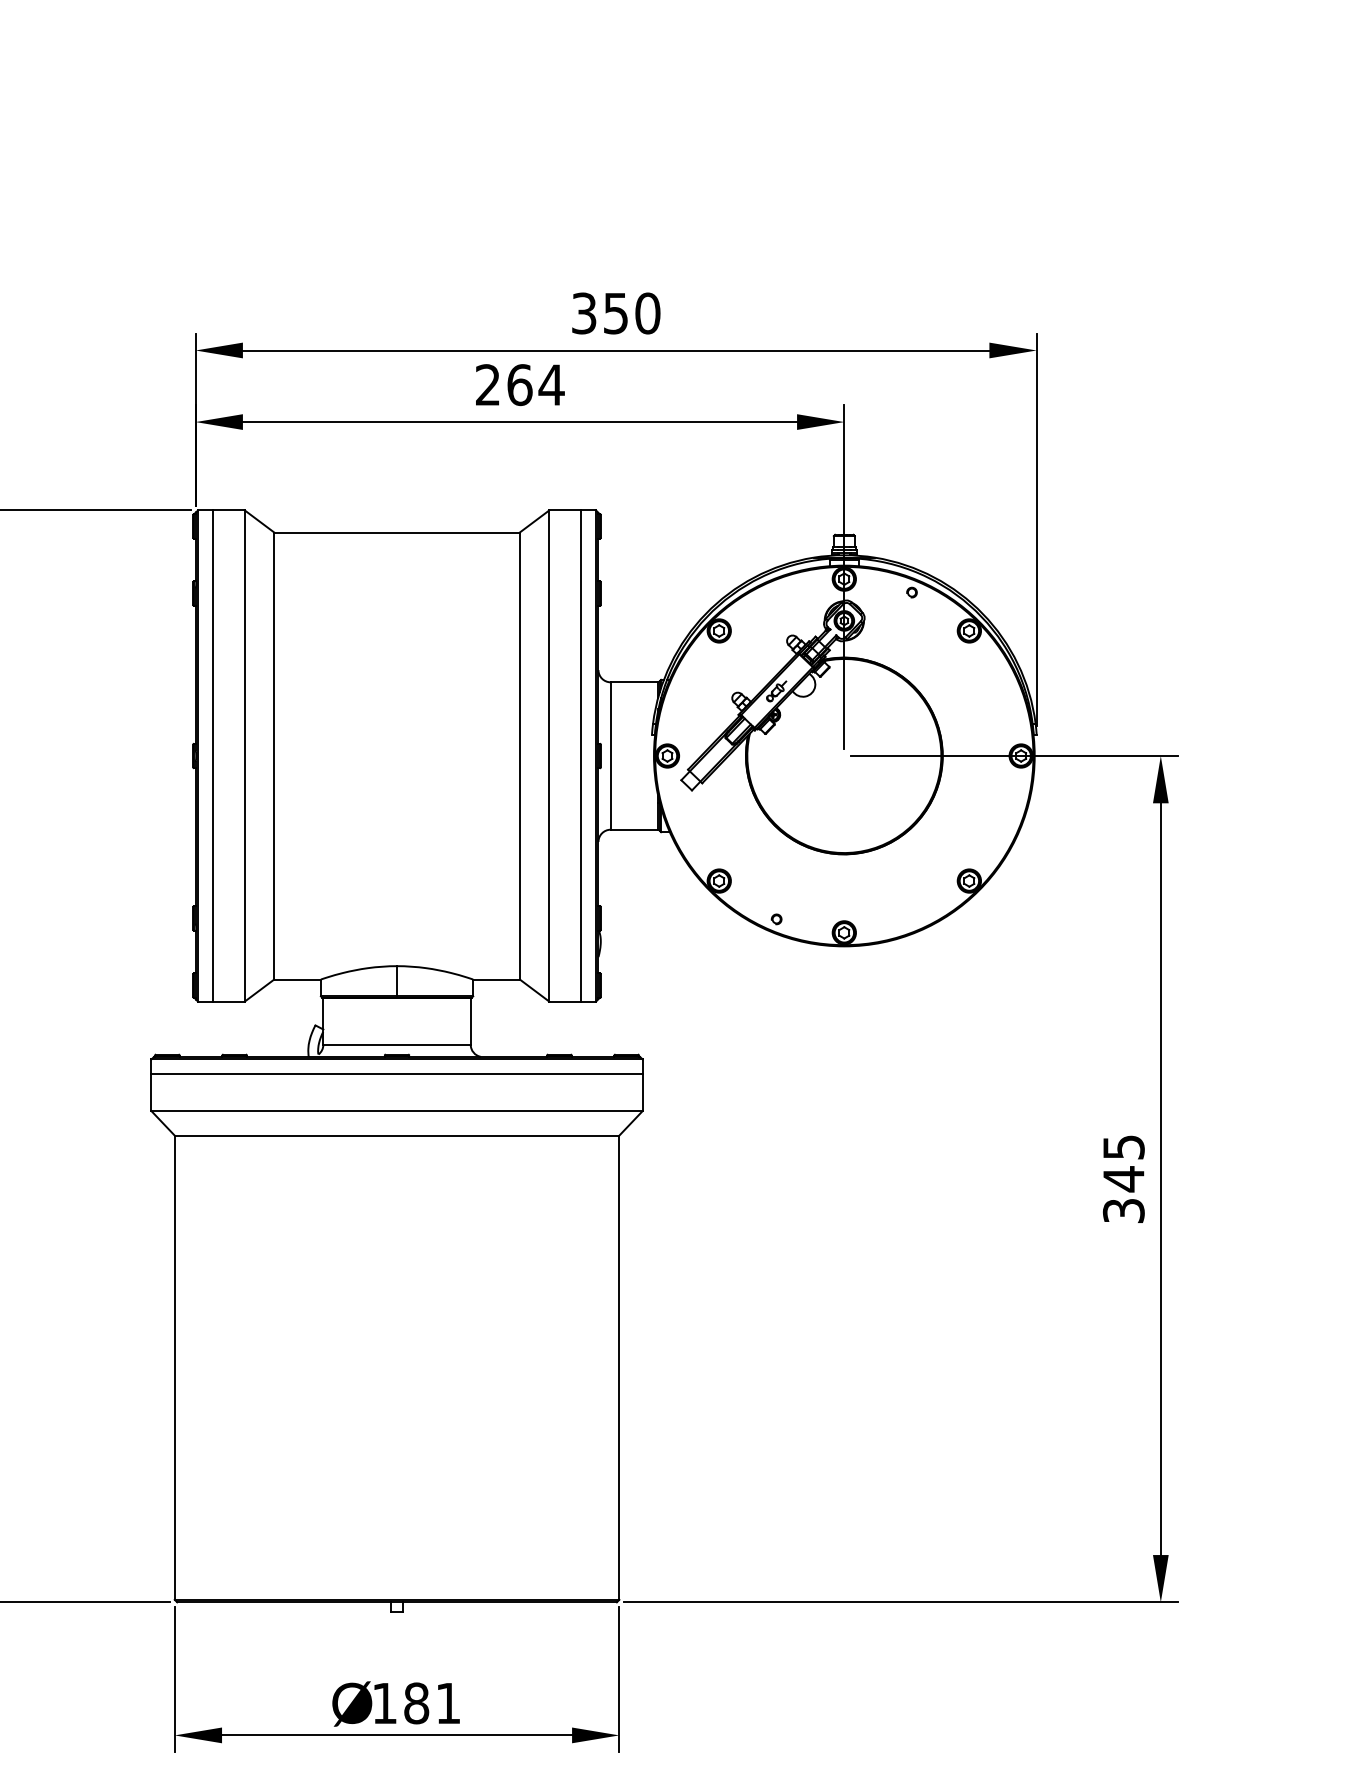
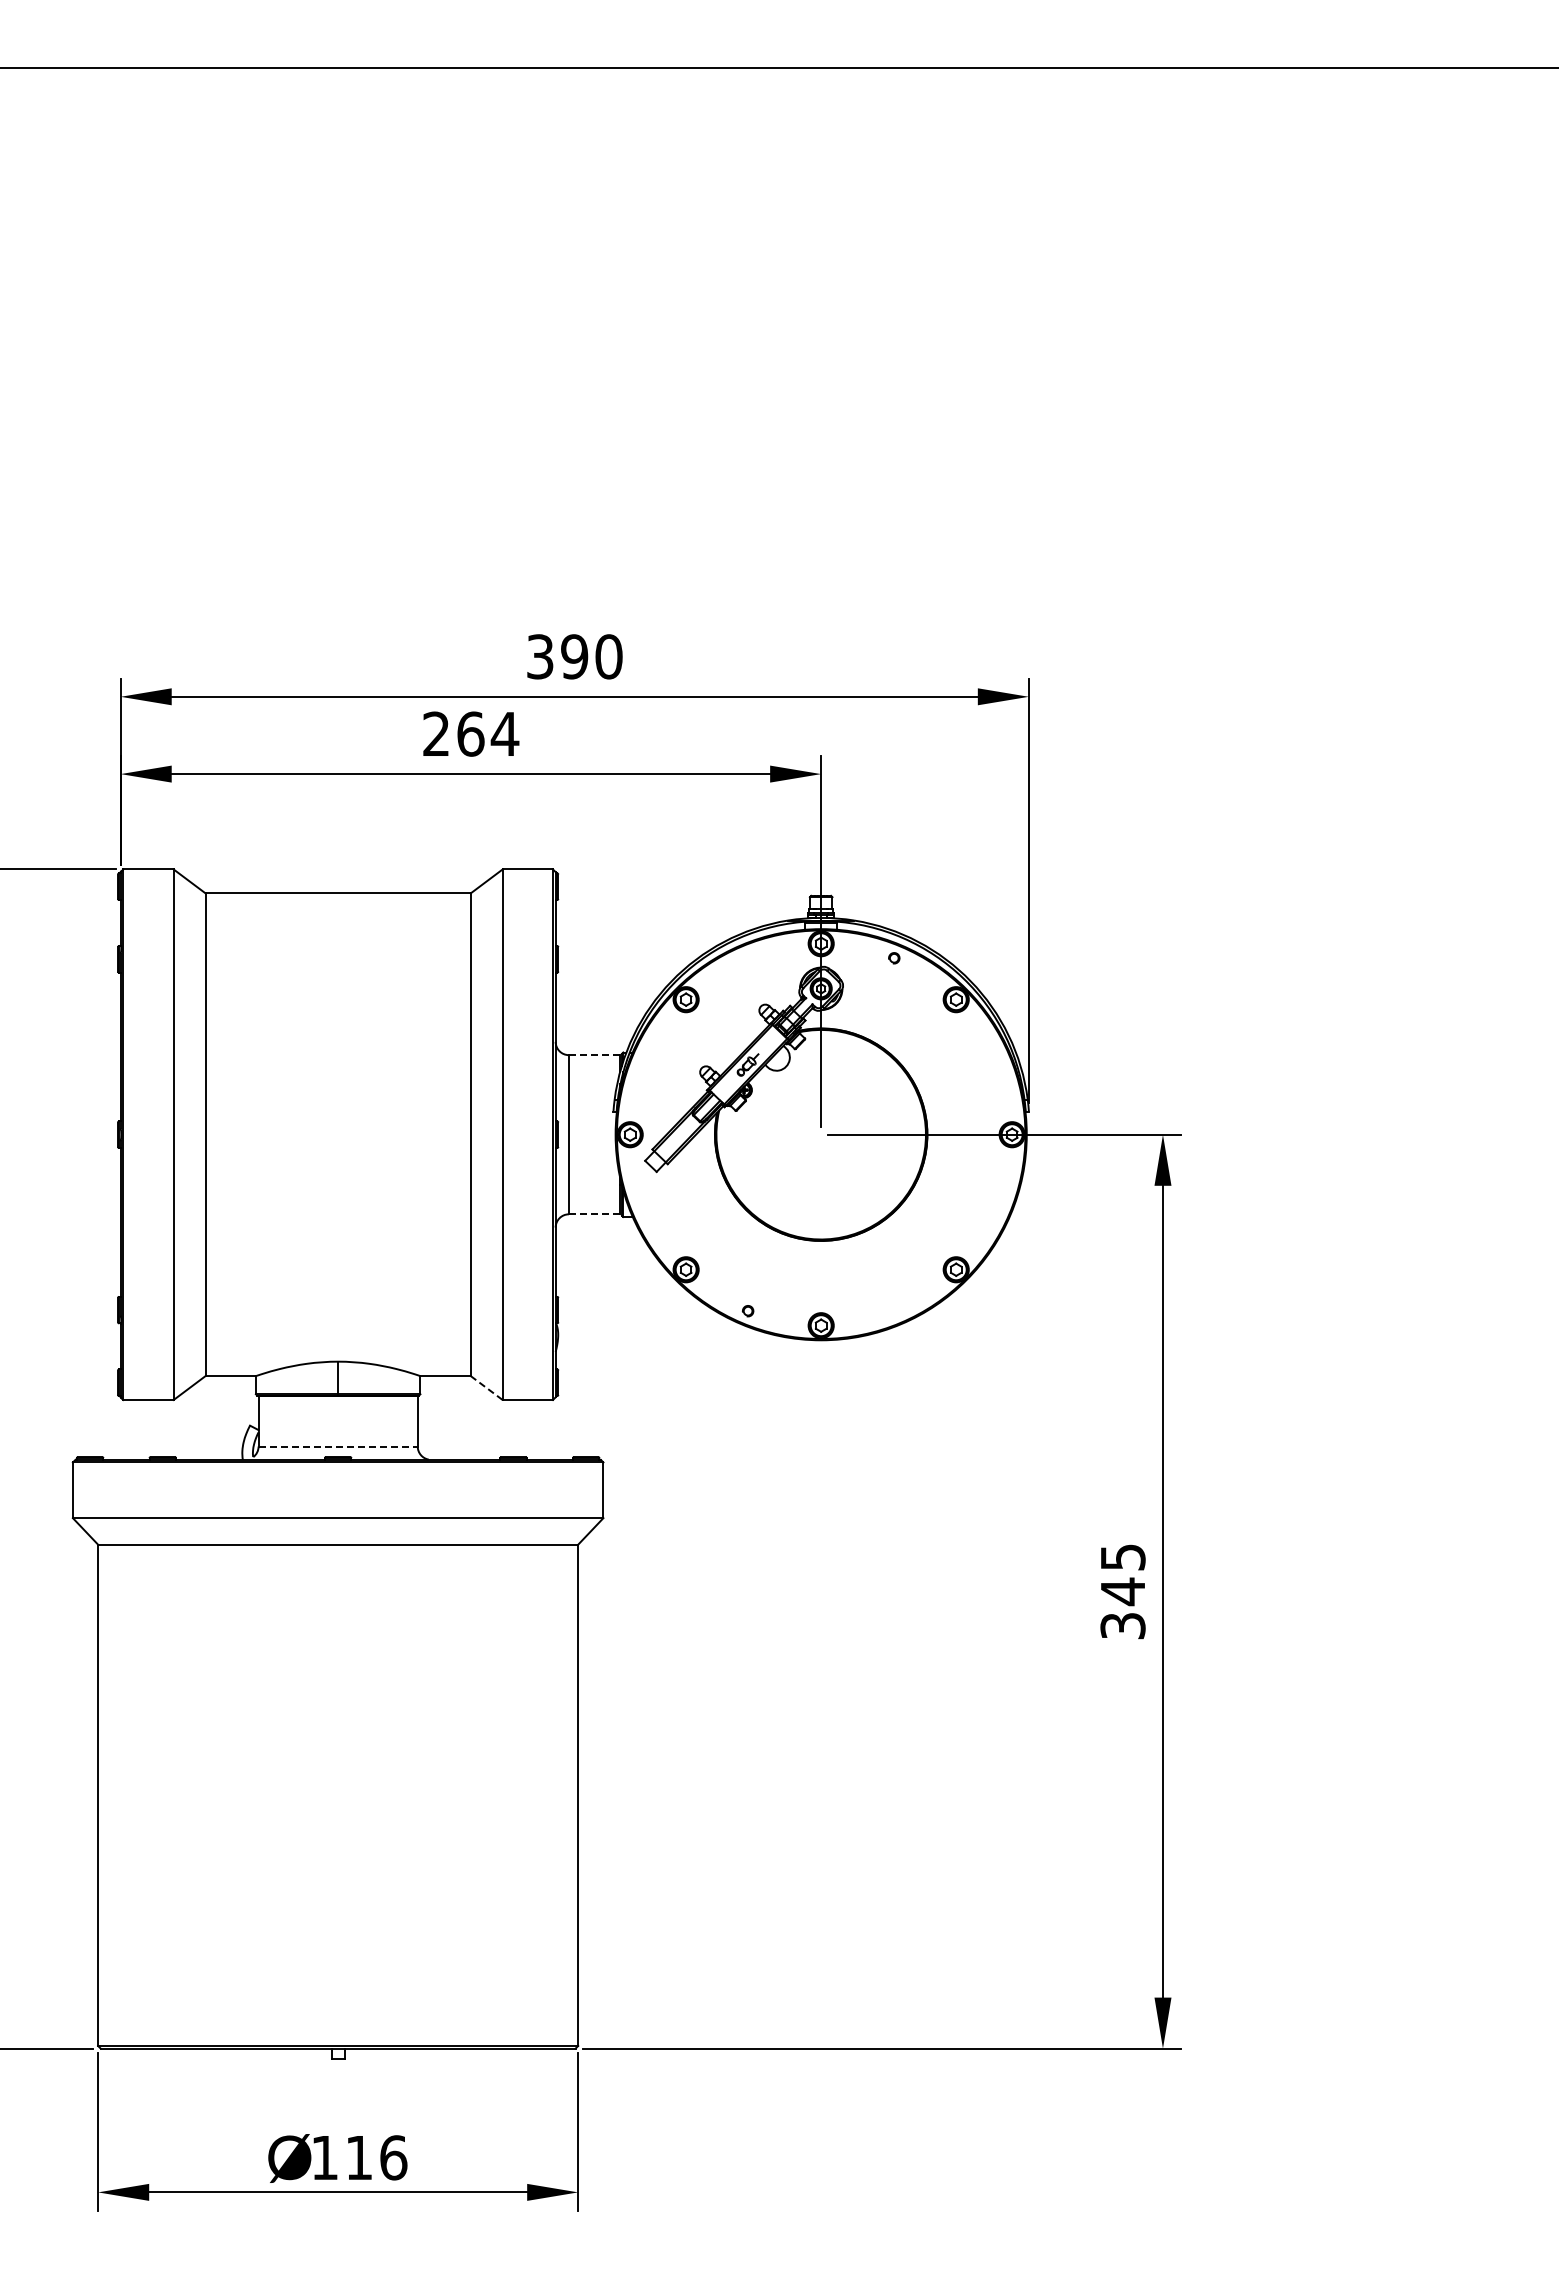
text: (615, 313) -> (574, 656), 350 -> 390
line: (634, 682) -> (594, 1055), solid -> dashed
line: (213, 755) -> (139, 1134), removed
line: (581, 755) -> (537, 1134), removed
line: (634, 829) -> (594, 1214), solid -> dashed
line: (534, 991) -> (486, 1388), solid -> dashed
line: (397, 1044) -> (338, 1446), solid -> dashed
line: (396, 1074) -> (337, 1478), removed
text: (432, 1703) -> (376, 2157), 181 -> 116

